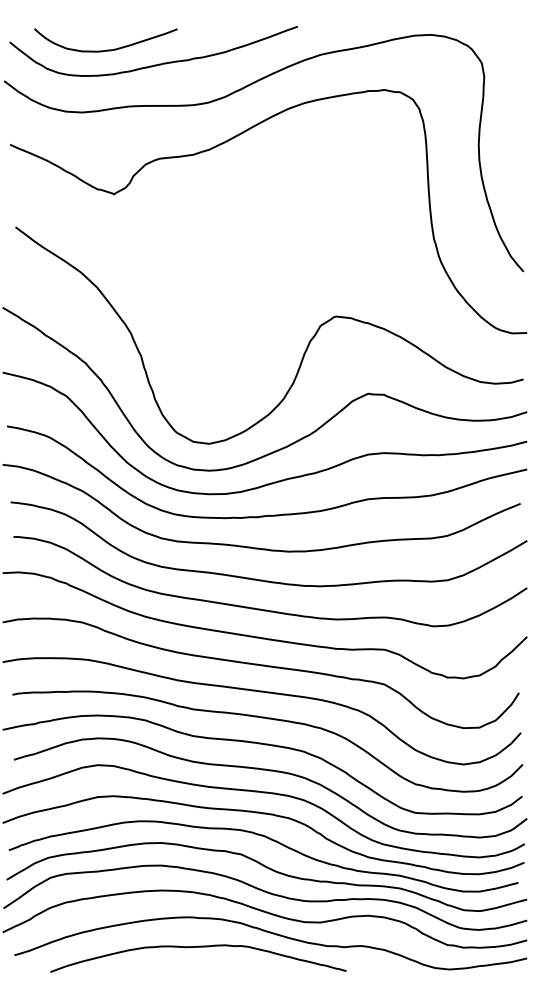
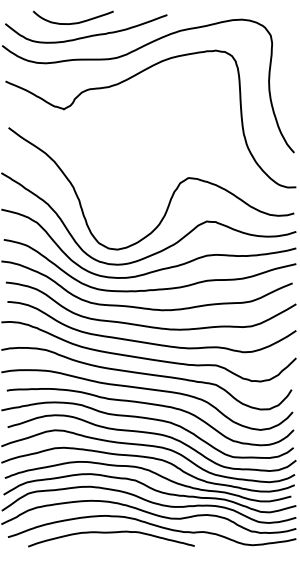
curve: (106, 48) -> (73, 22), moved

